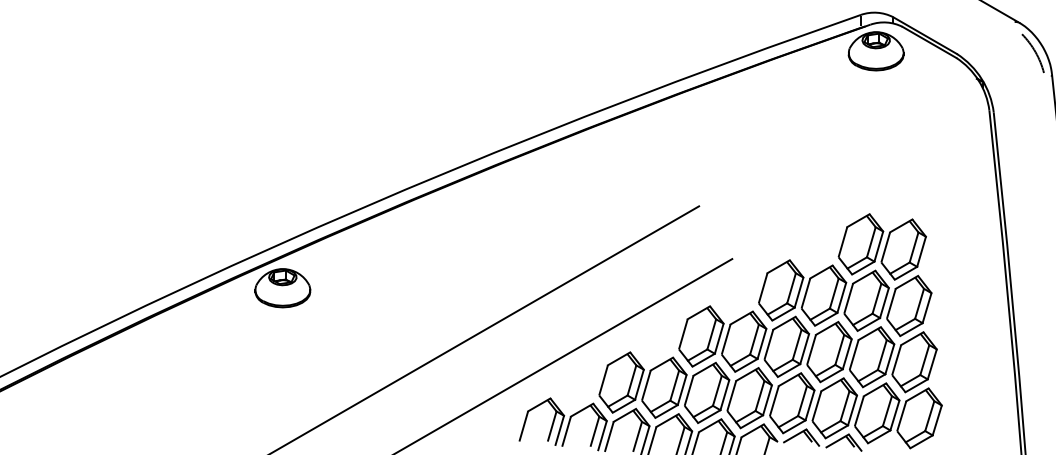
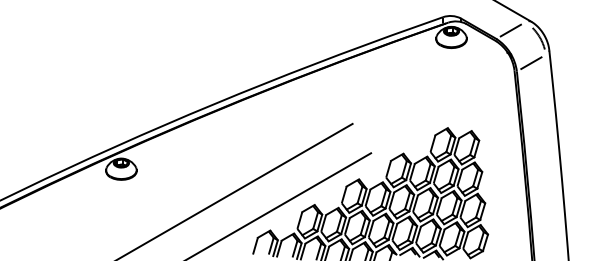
line: (982, 38) -> (510, 30), added
line: (1019, 96) -> (531, 62), added

